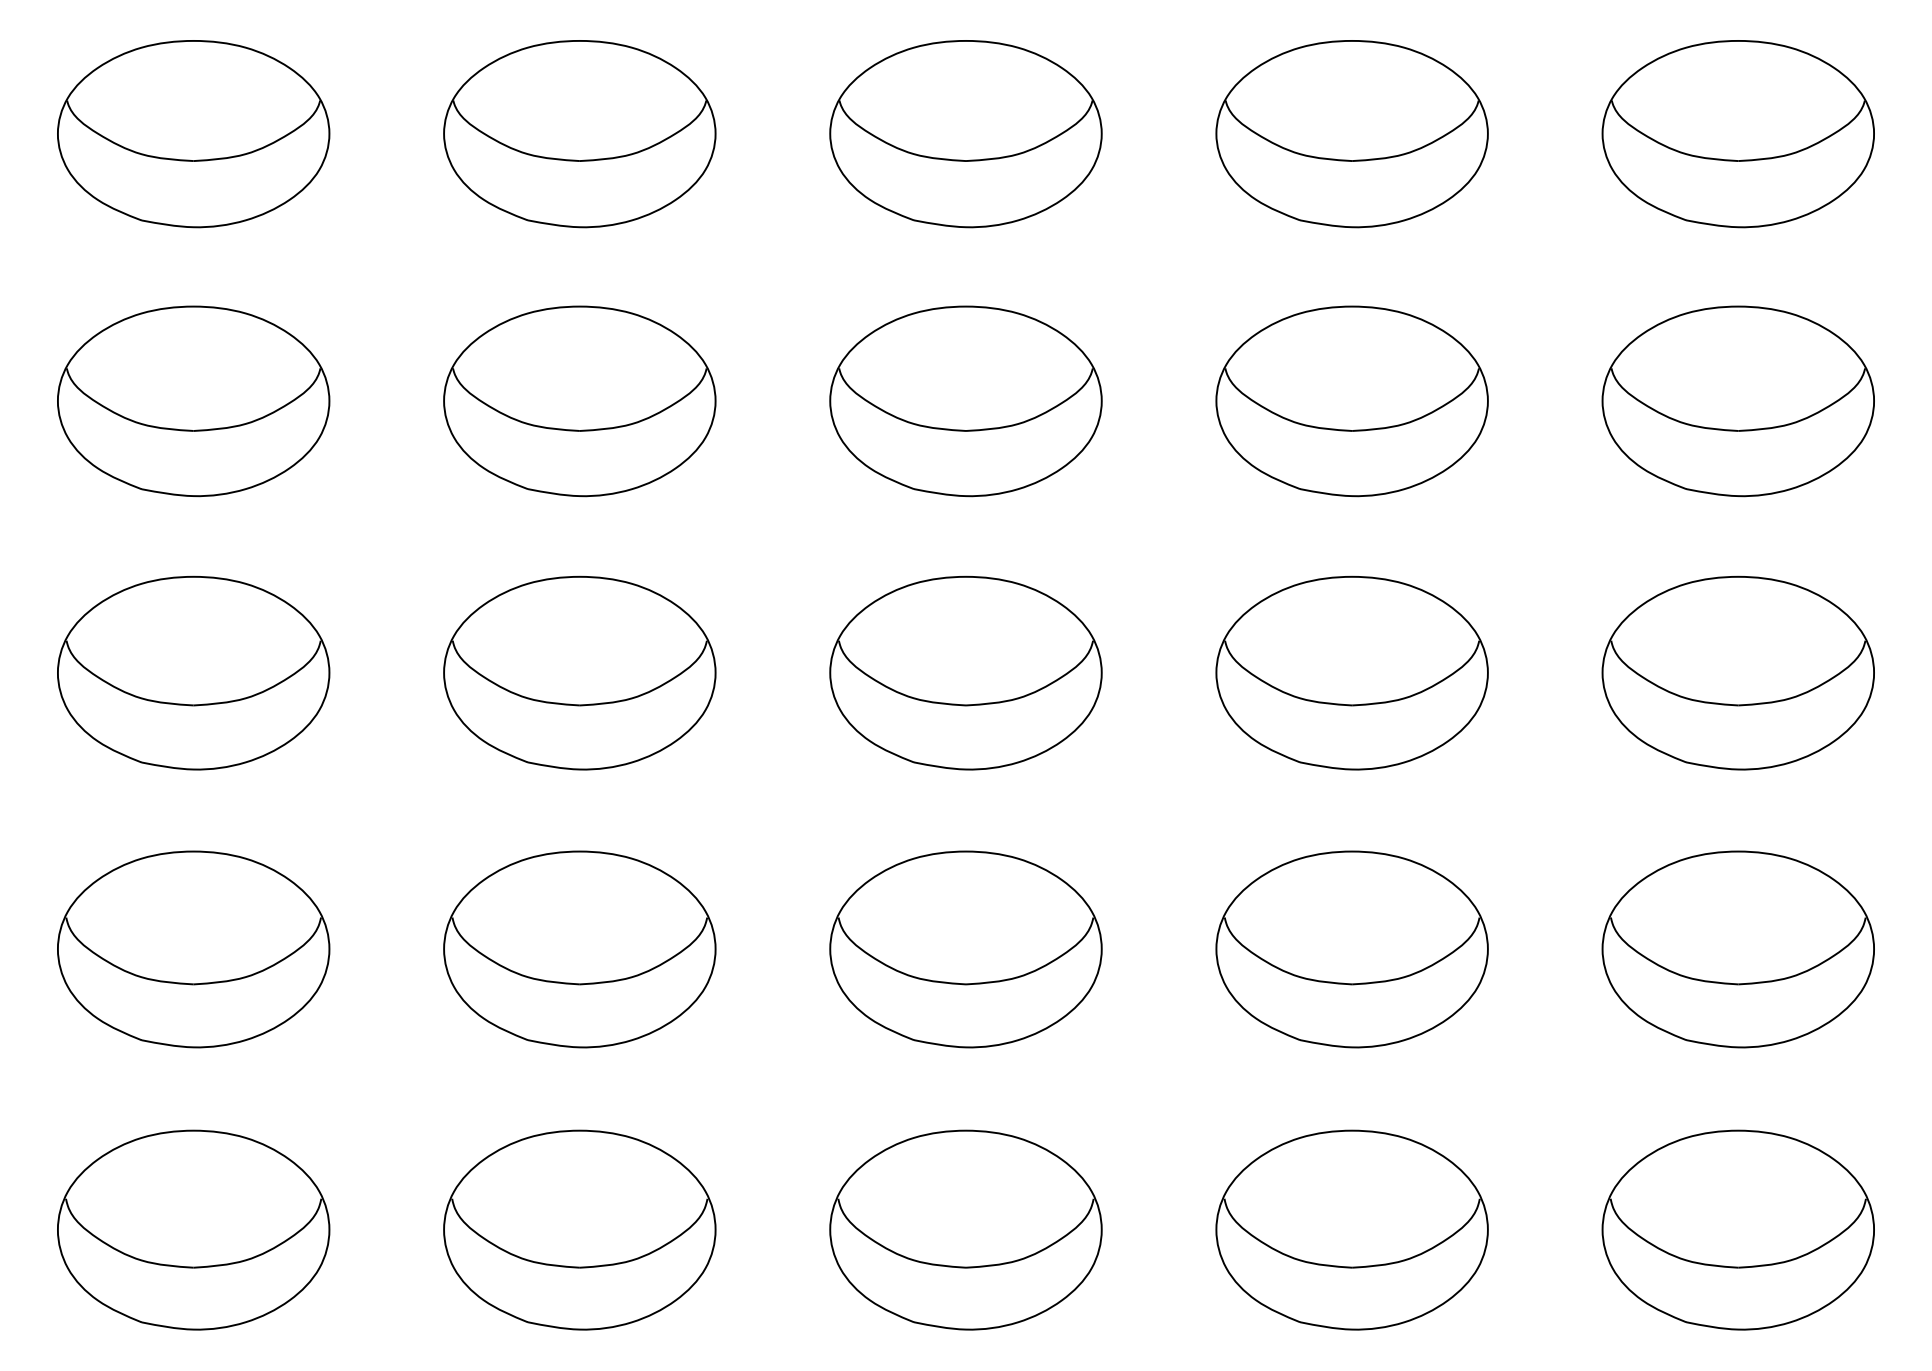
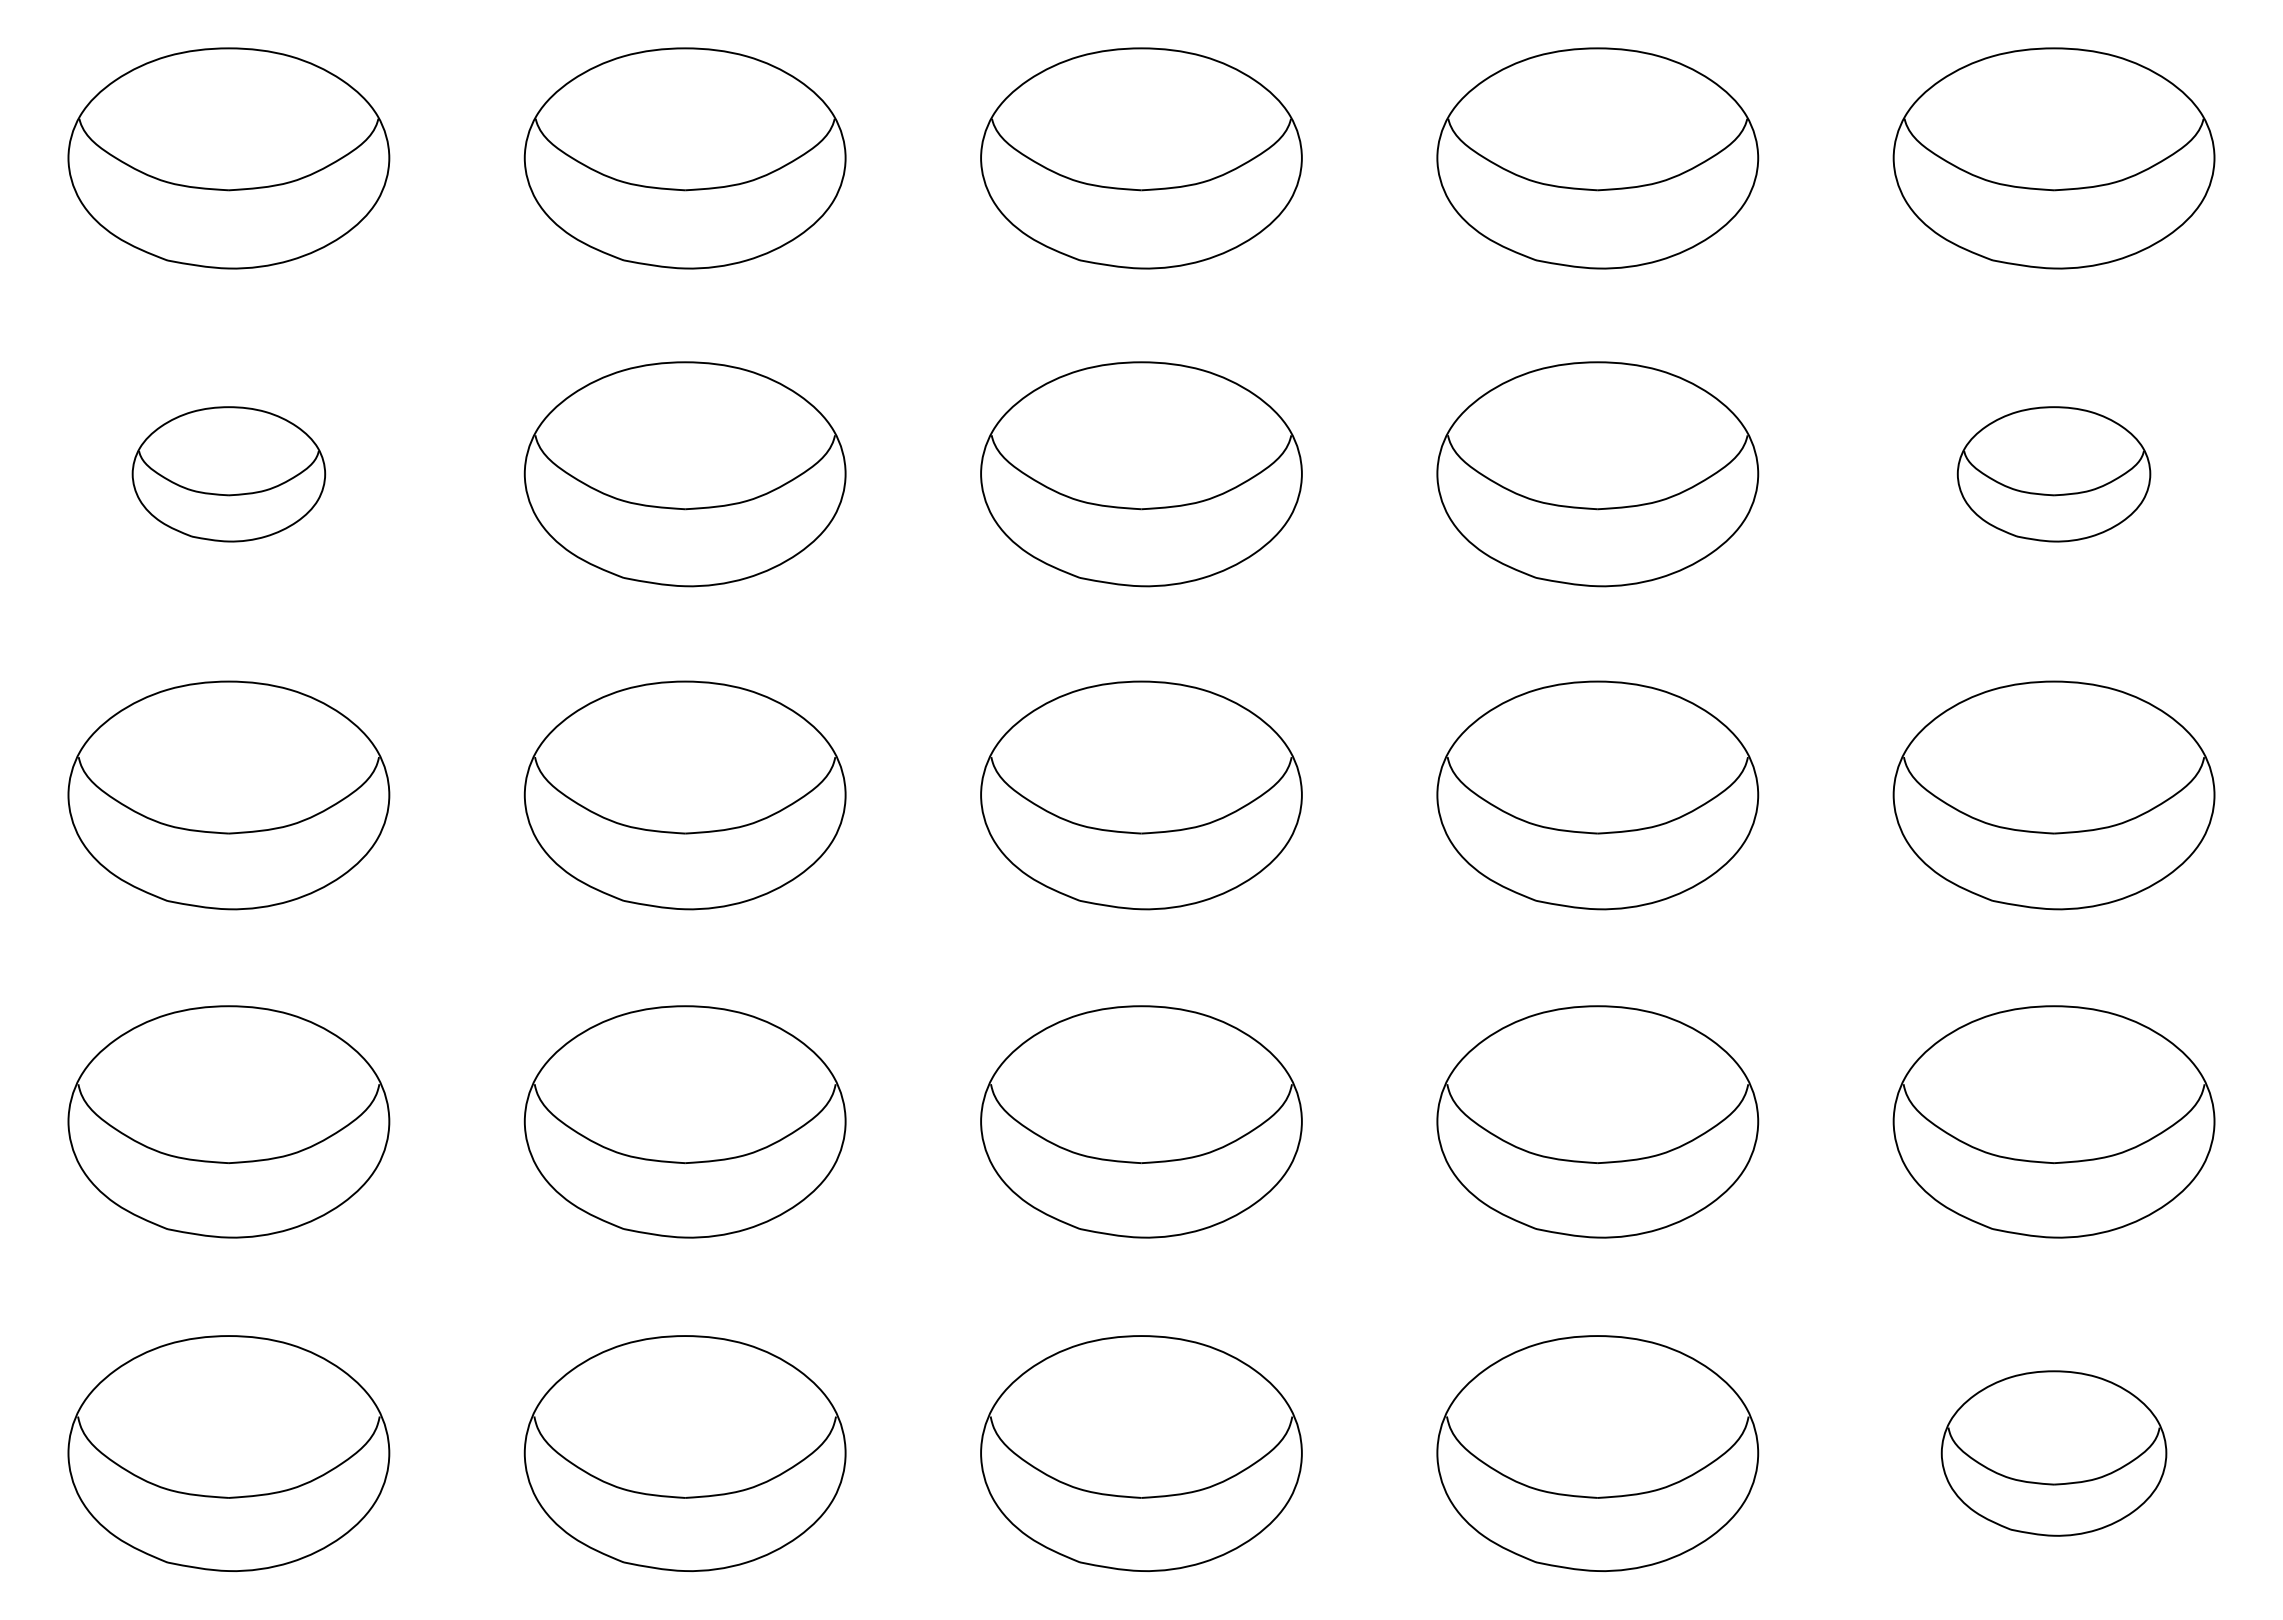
part: (193, 401) -> (228, 474), size x0.6
part: (1737, 401) -> (2053, 474), size x0.6
part: (1737, 1230) -> (2053, 1453), size x0.7

